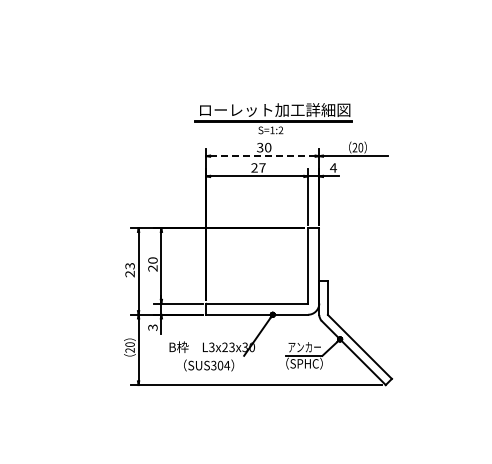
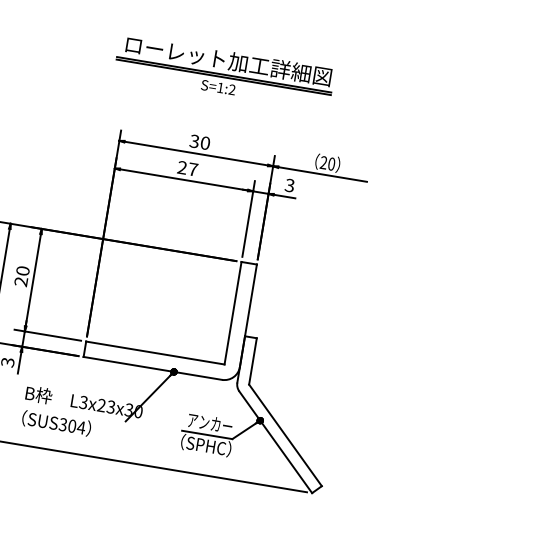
part: (273, 118) -> (224, 71), moved
line: (262, 156) -> (195, 153), dashed -> solid
text: (333, 167) -> (289, 184), 4 -> 3
text: (209, 365) -> (57, 423), moved

